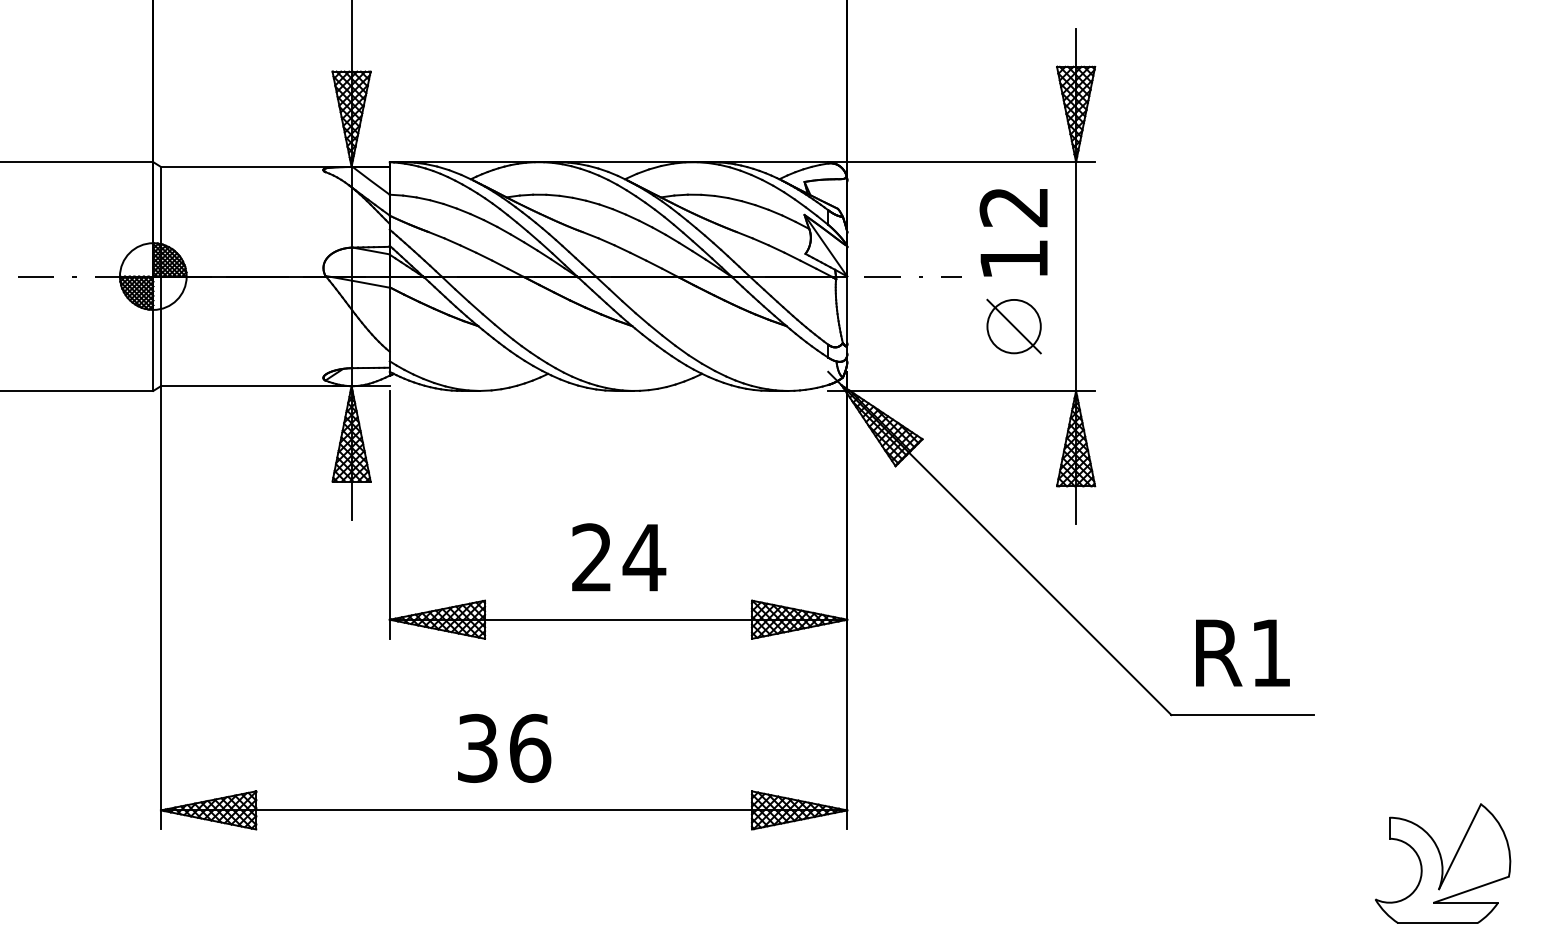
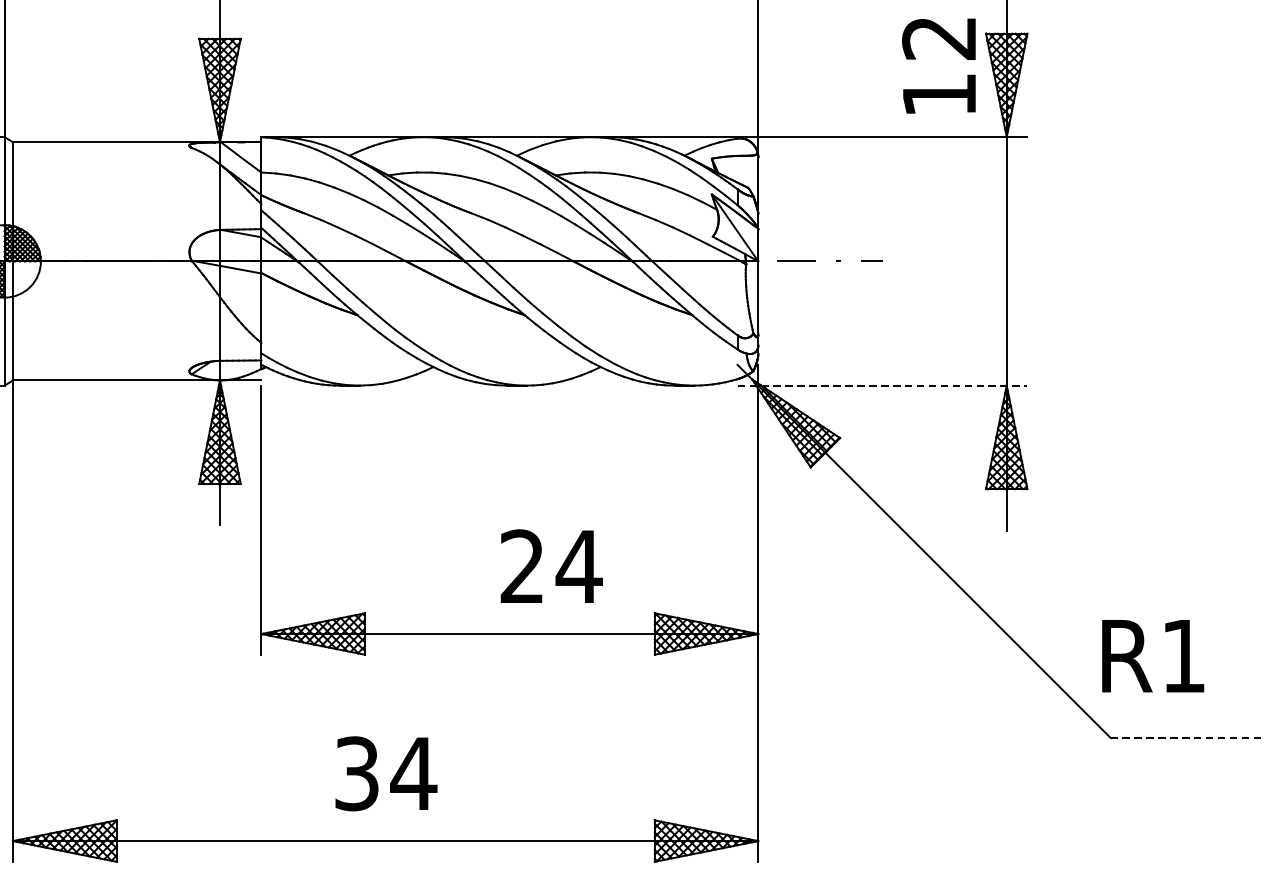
text: (1013, 232) -> (938, 65), moved
part: (1013, 326) -> (938, 315), removed
line: (962, 390) -> (883, 385), solid -> dashed
text: (619, 557) -> (552, 566), moved
text: (1242, 652) -> (1152, 655), moved
line: (1243, 715) -> (1188, 738), solid -> dashed
text: (529, 747) -> (413, 772), 36 -> 34

